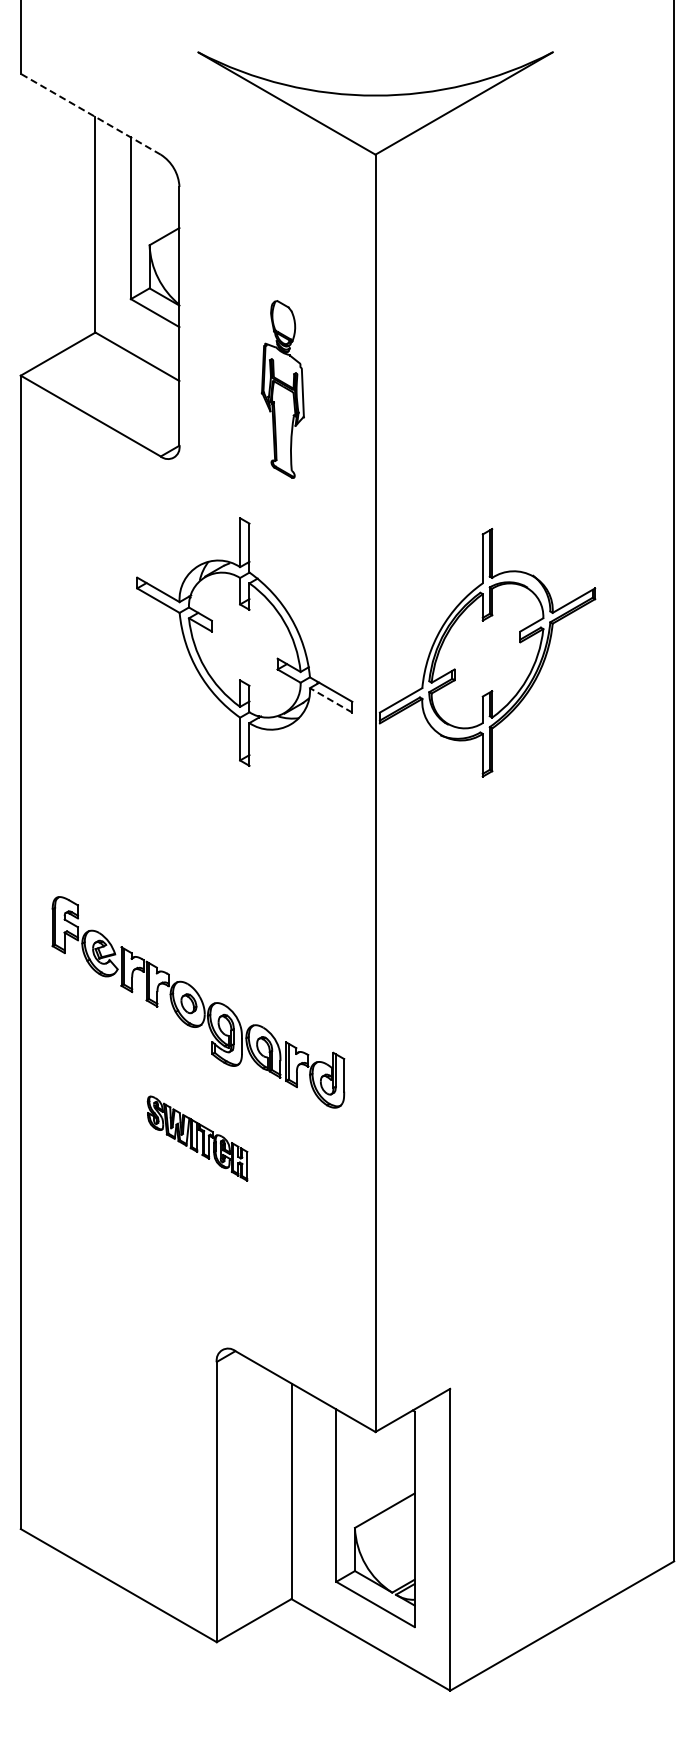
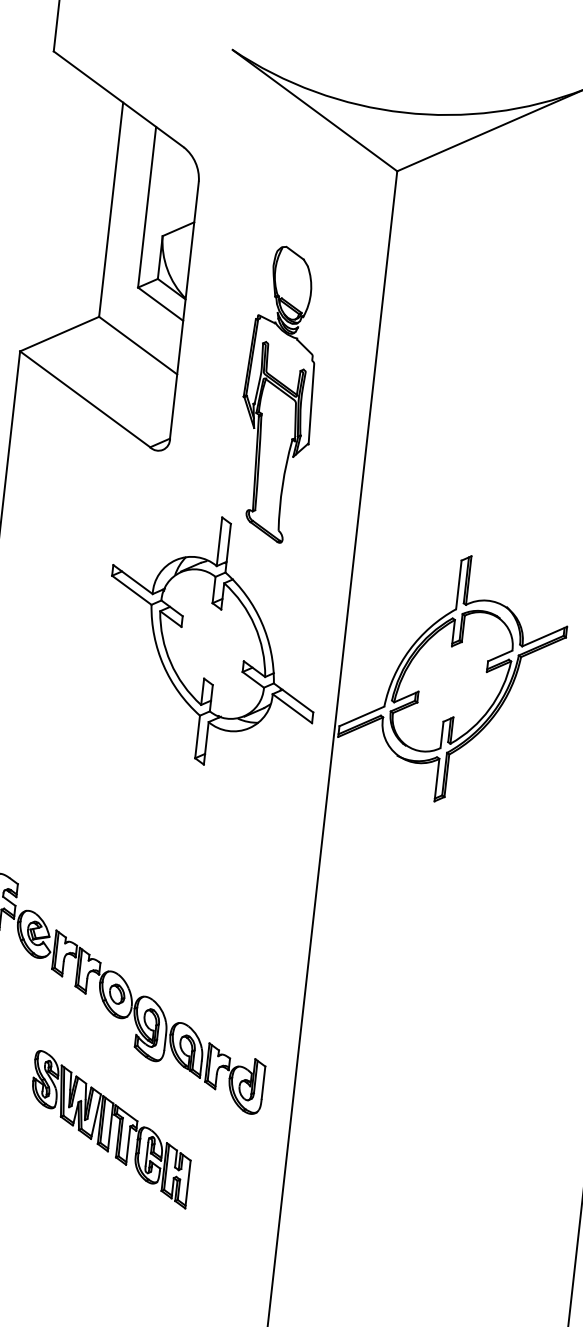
line: (90, 114) -> (118, 99), dashed -> solid
part: (282, 389) -> (278, 394), size x1.67
line: (330, 700) -> (291, 708), dashed -> solid
part: (197, 1138) -> (110, 1129), size x1.67

